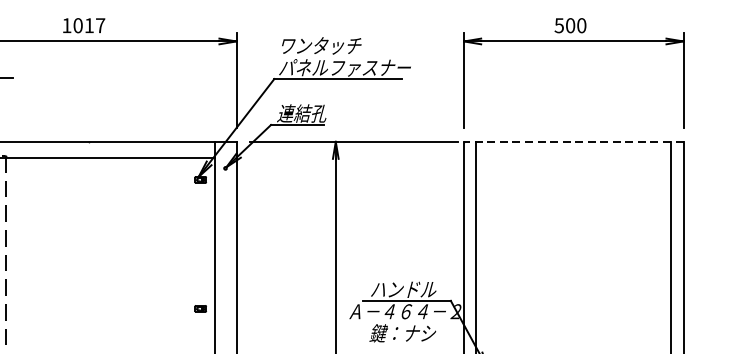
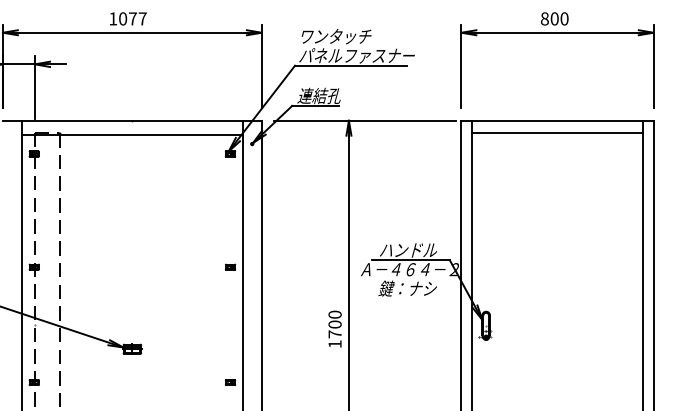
text: (88, 25) -> (132, 18), 1017 -> 1077
text: (558, 25) -> (544, 18), 500 -> 800
line: (573, 141) -> (557, 120), dashed -> solid
line: (573, 155) -> (557, 132), added

